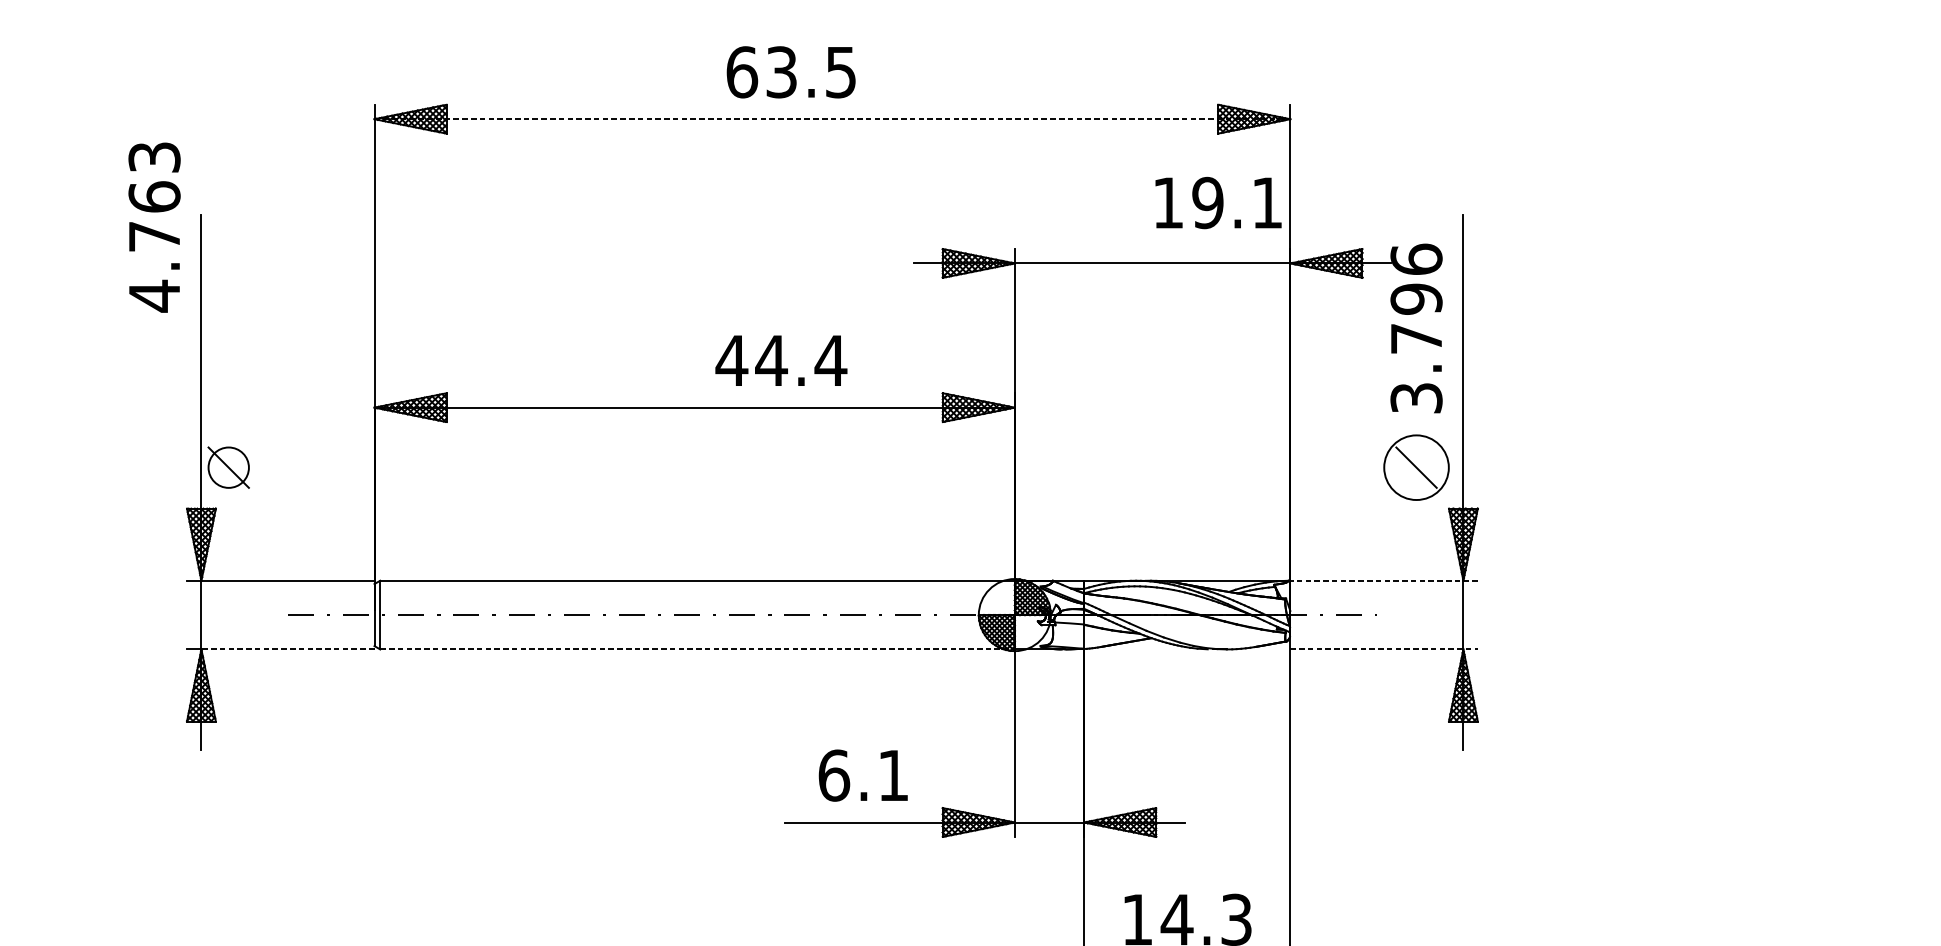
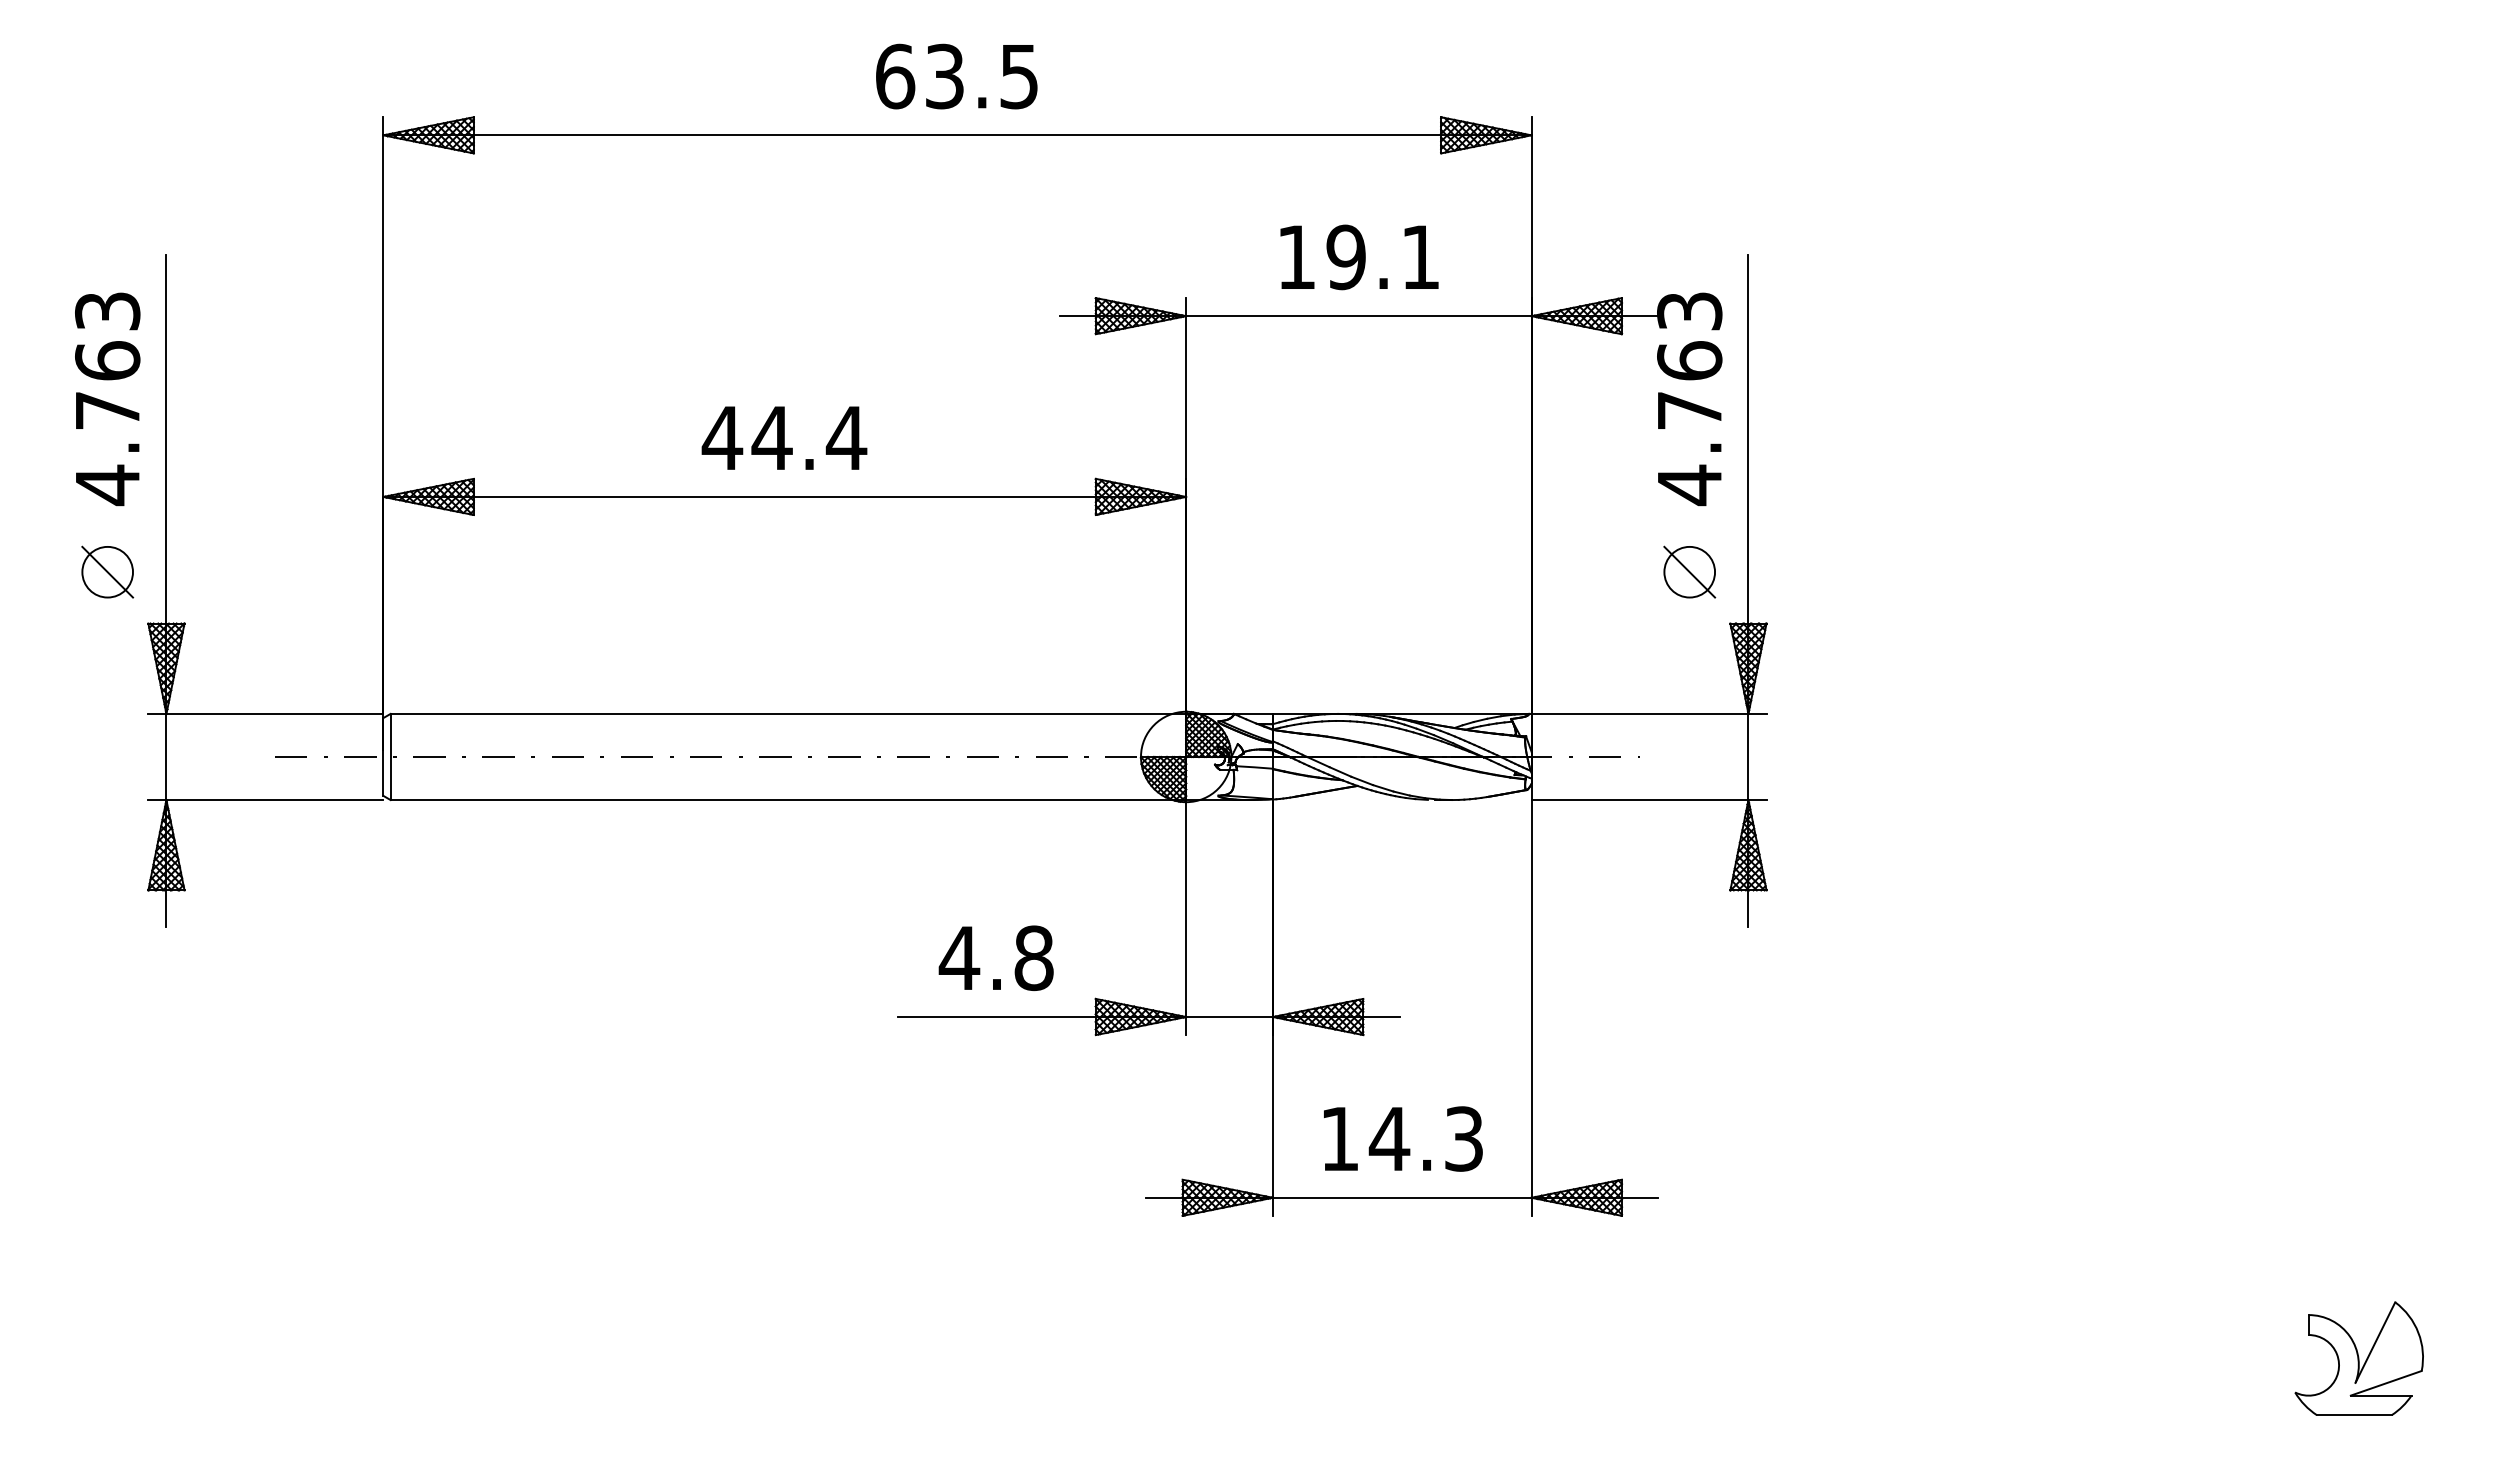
text: (790, 72) -> (956, 76), moved
line: (832, 119) -> (957, 135), dashed -> solid
text: (1218, 203) -> (1359, 257), moved
text: (154, 227) -> (107, 399), moved
text: (1416, 329) -> (1689, 398), 3.796 -> 4.763
text: (781, 360) -> (784, 437), moved
part: (228, 467) -> (107, 571), moved
circle: (1416, 467) -> (1689, 571), size x0.62
line: (1384, 580) -> (1649, 713), dashed -> solid
line: (287, 649) -> (274, 800), dashed -> solid
line: (697, 649) -> (788, 800), dashed -> solid
line: (1384, 649) -> (1649, 800), dashed -> solid
text: (862, 775) -> (995, 958), 6.1 -> 4.8

